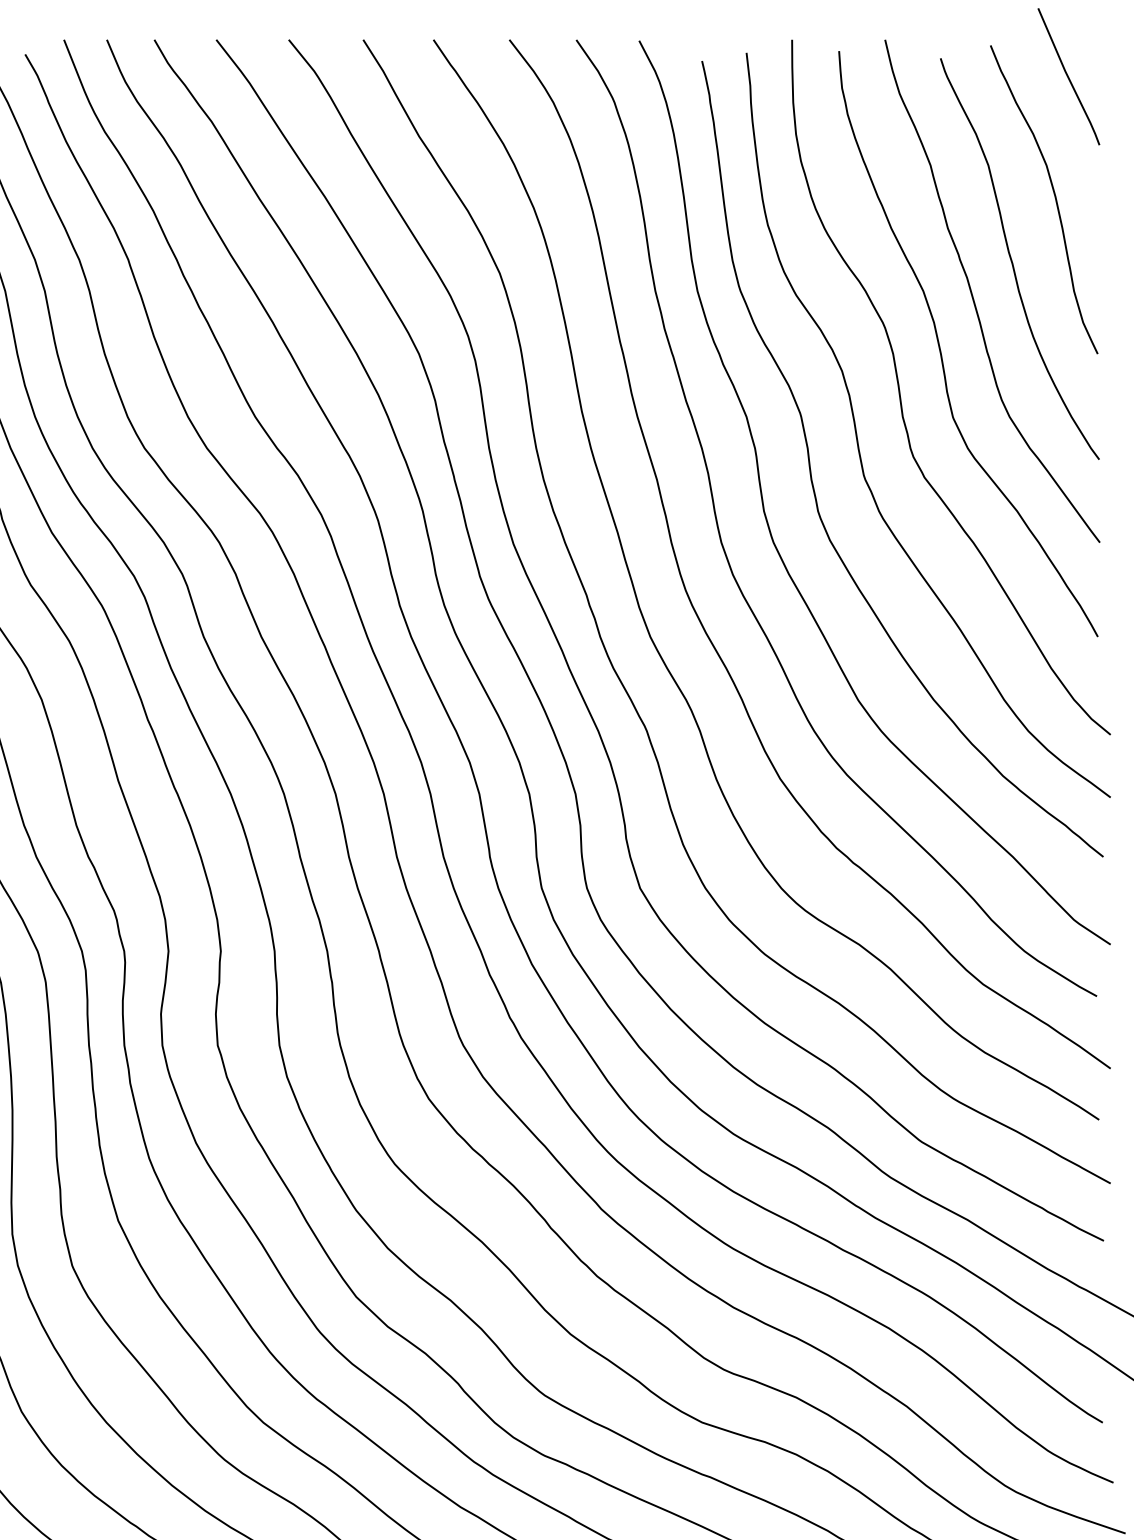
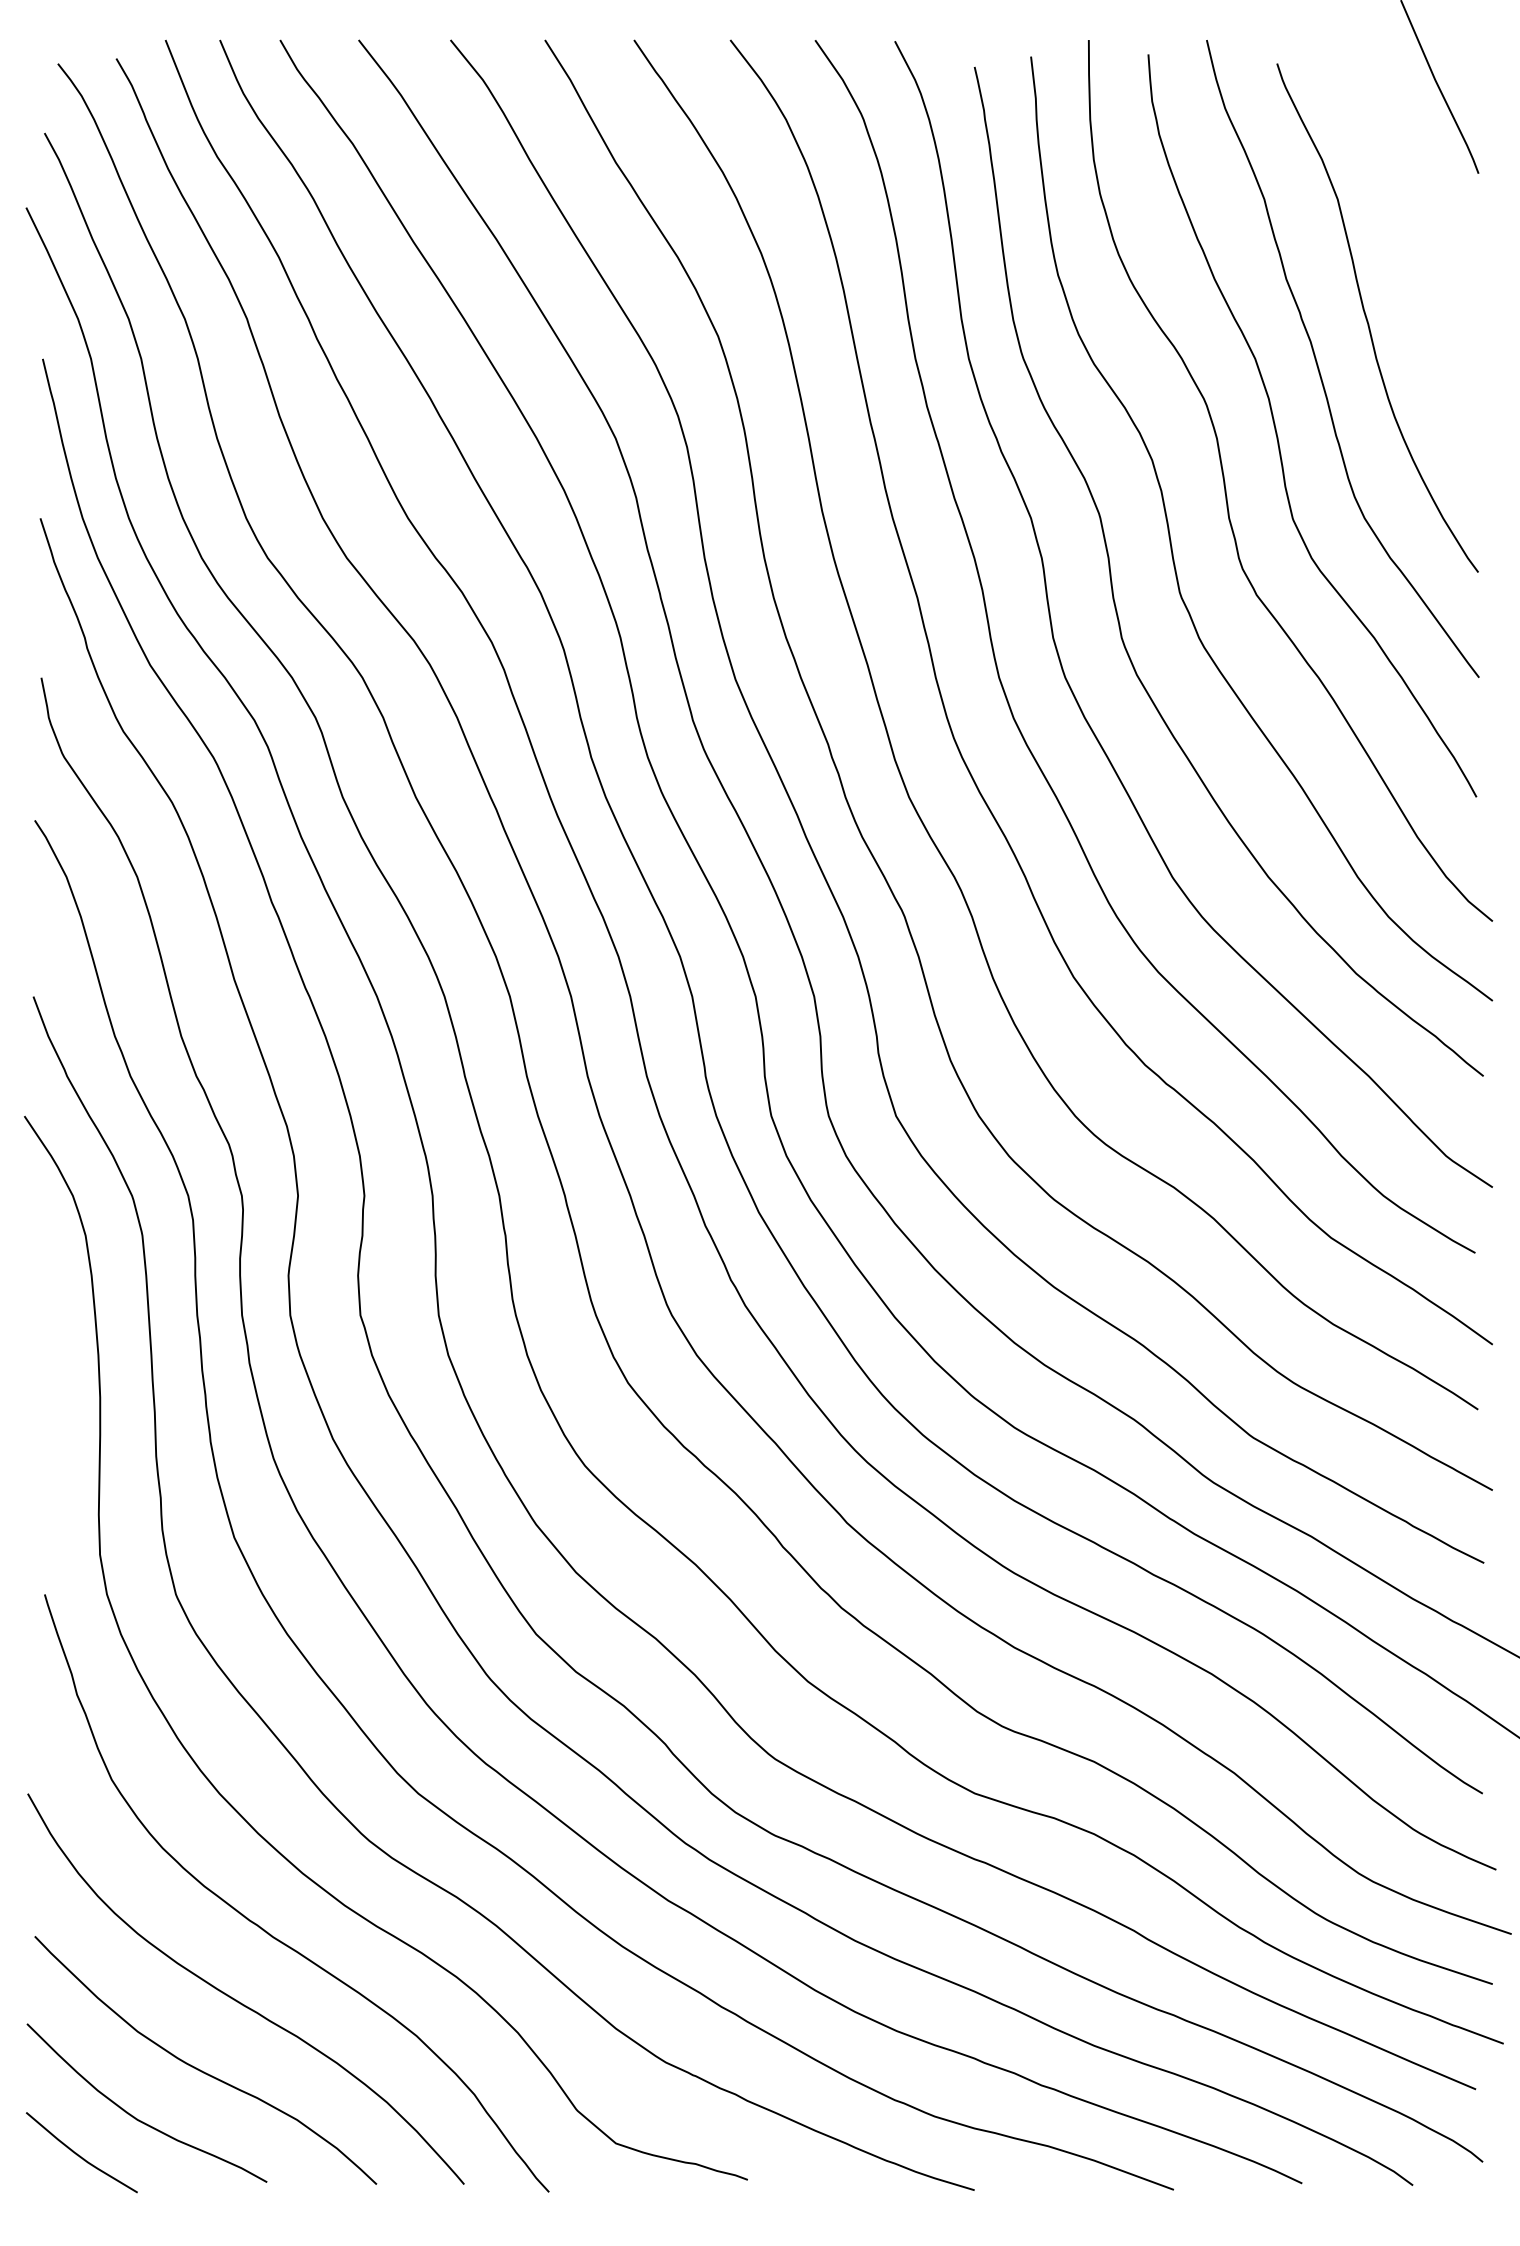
curve: (1054, 196) -> (1421, 238), removed

